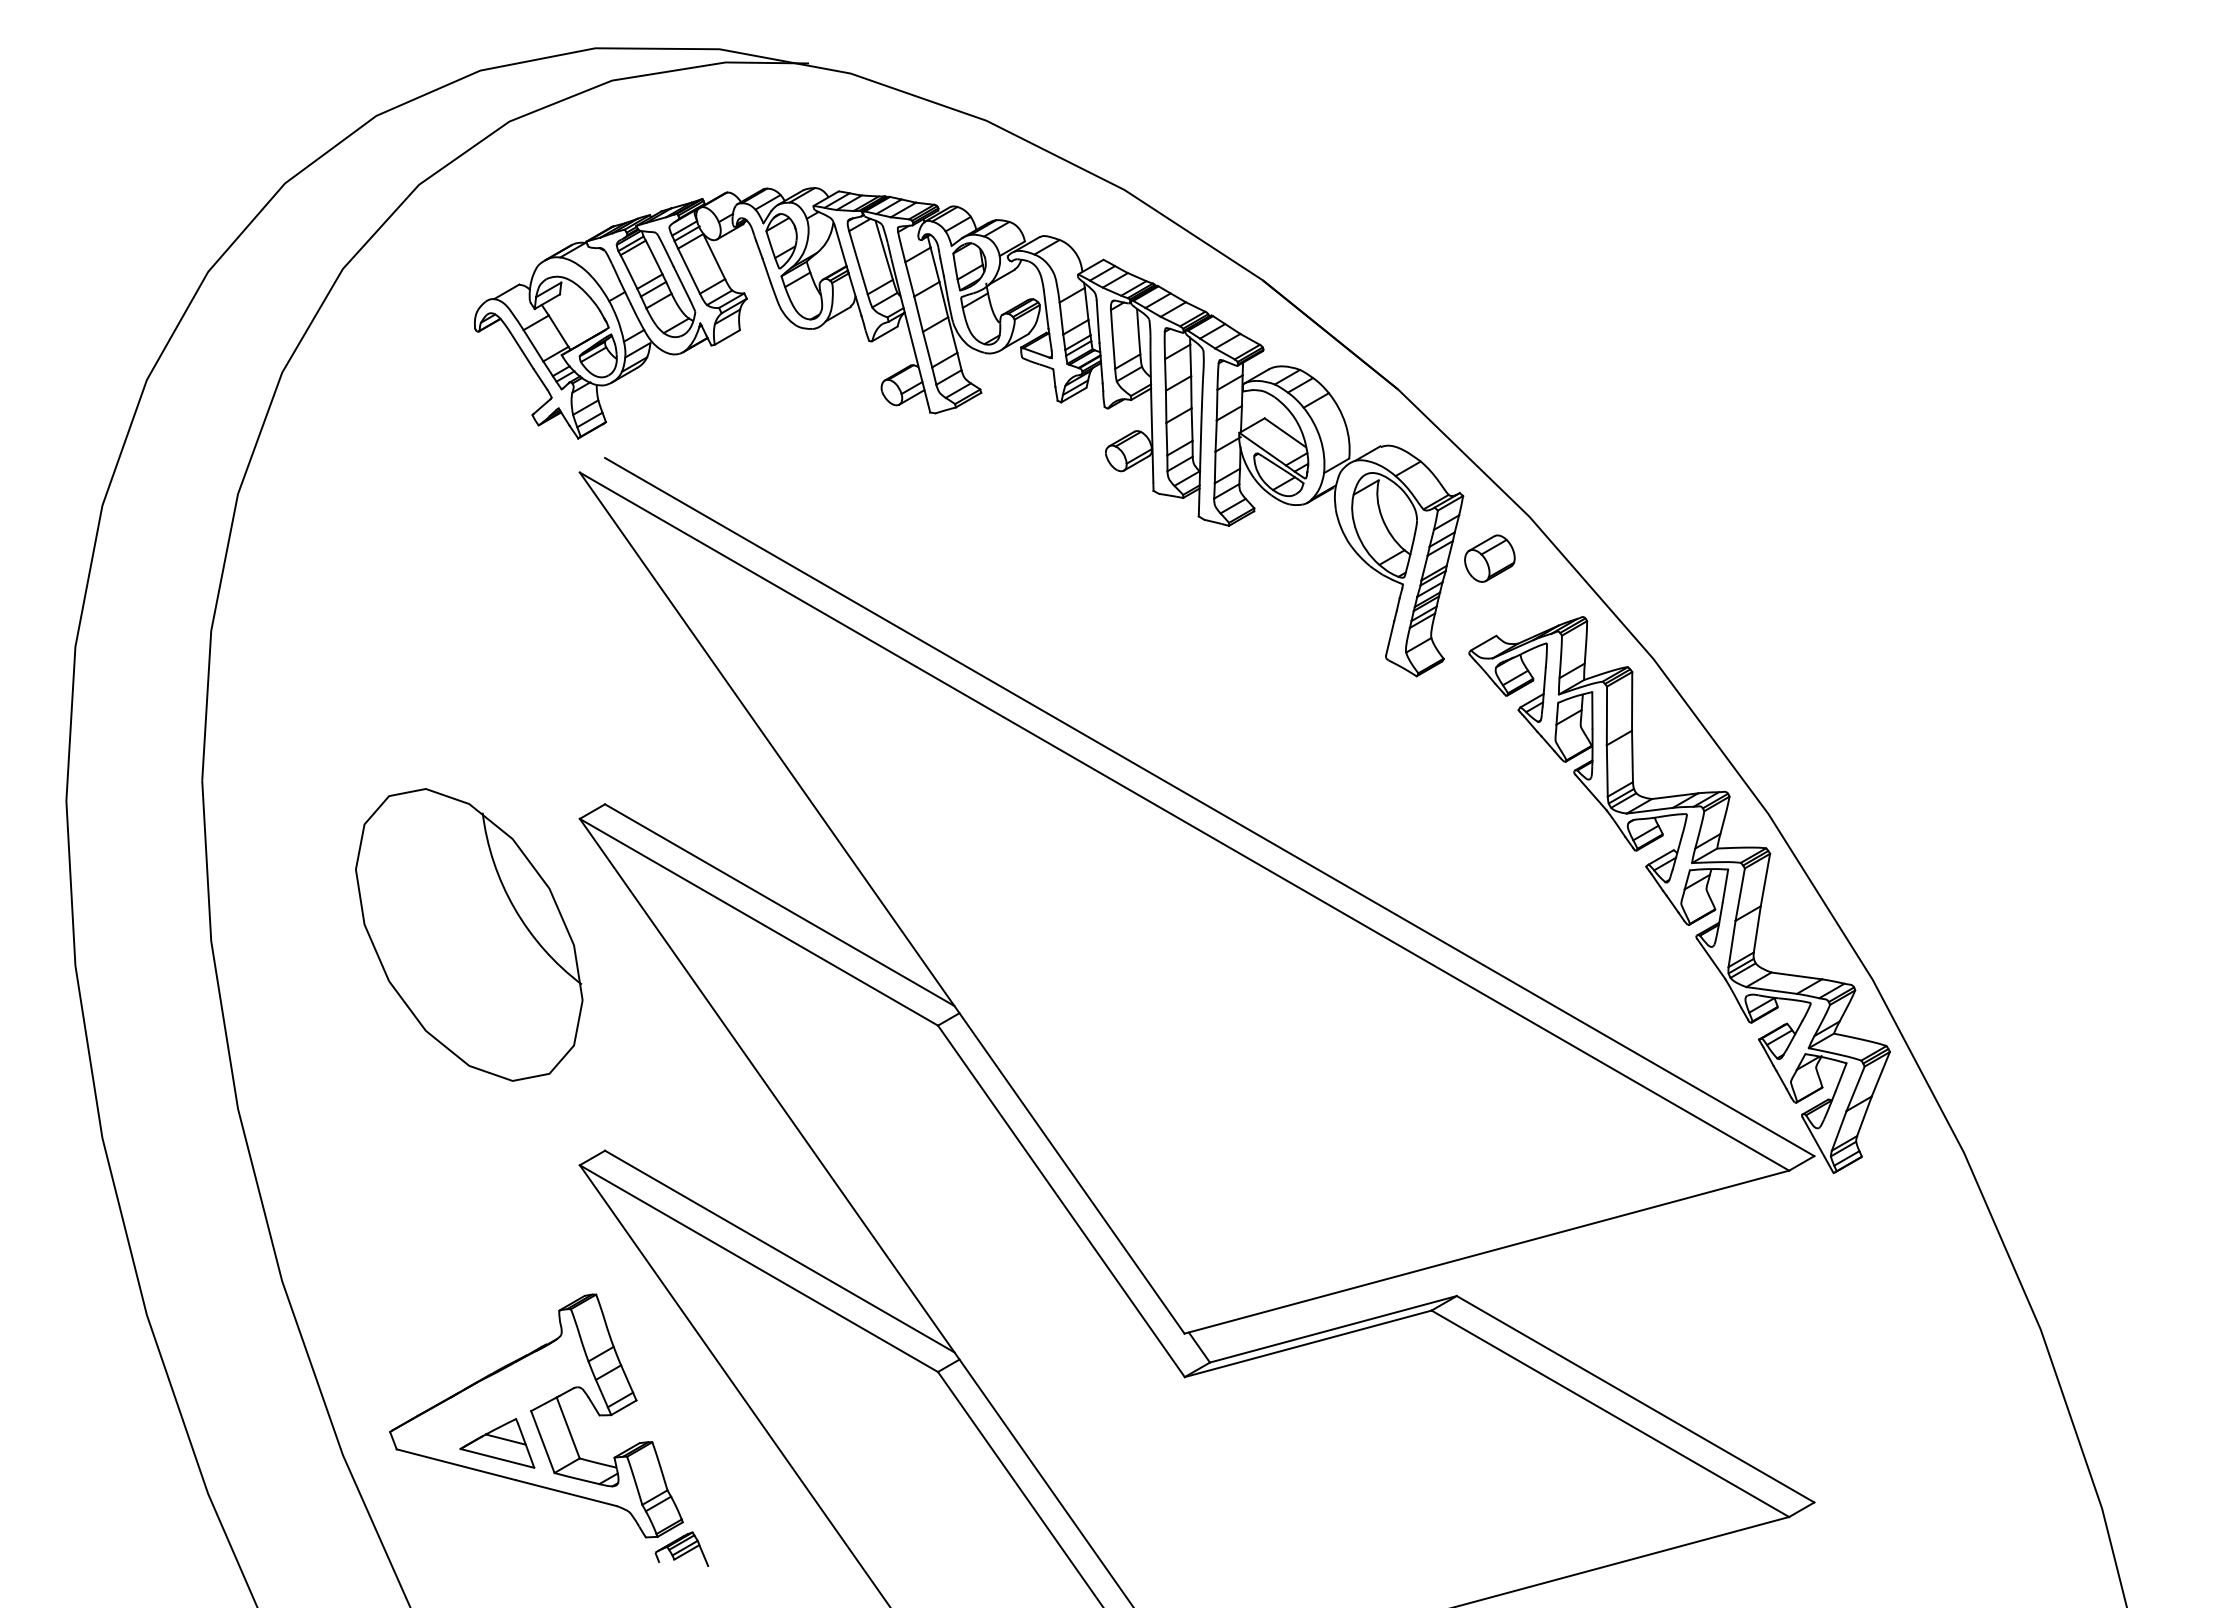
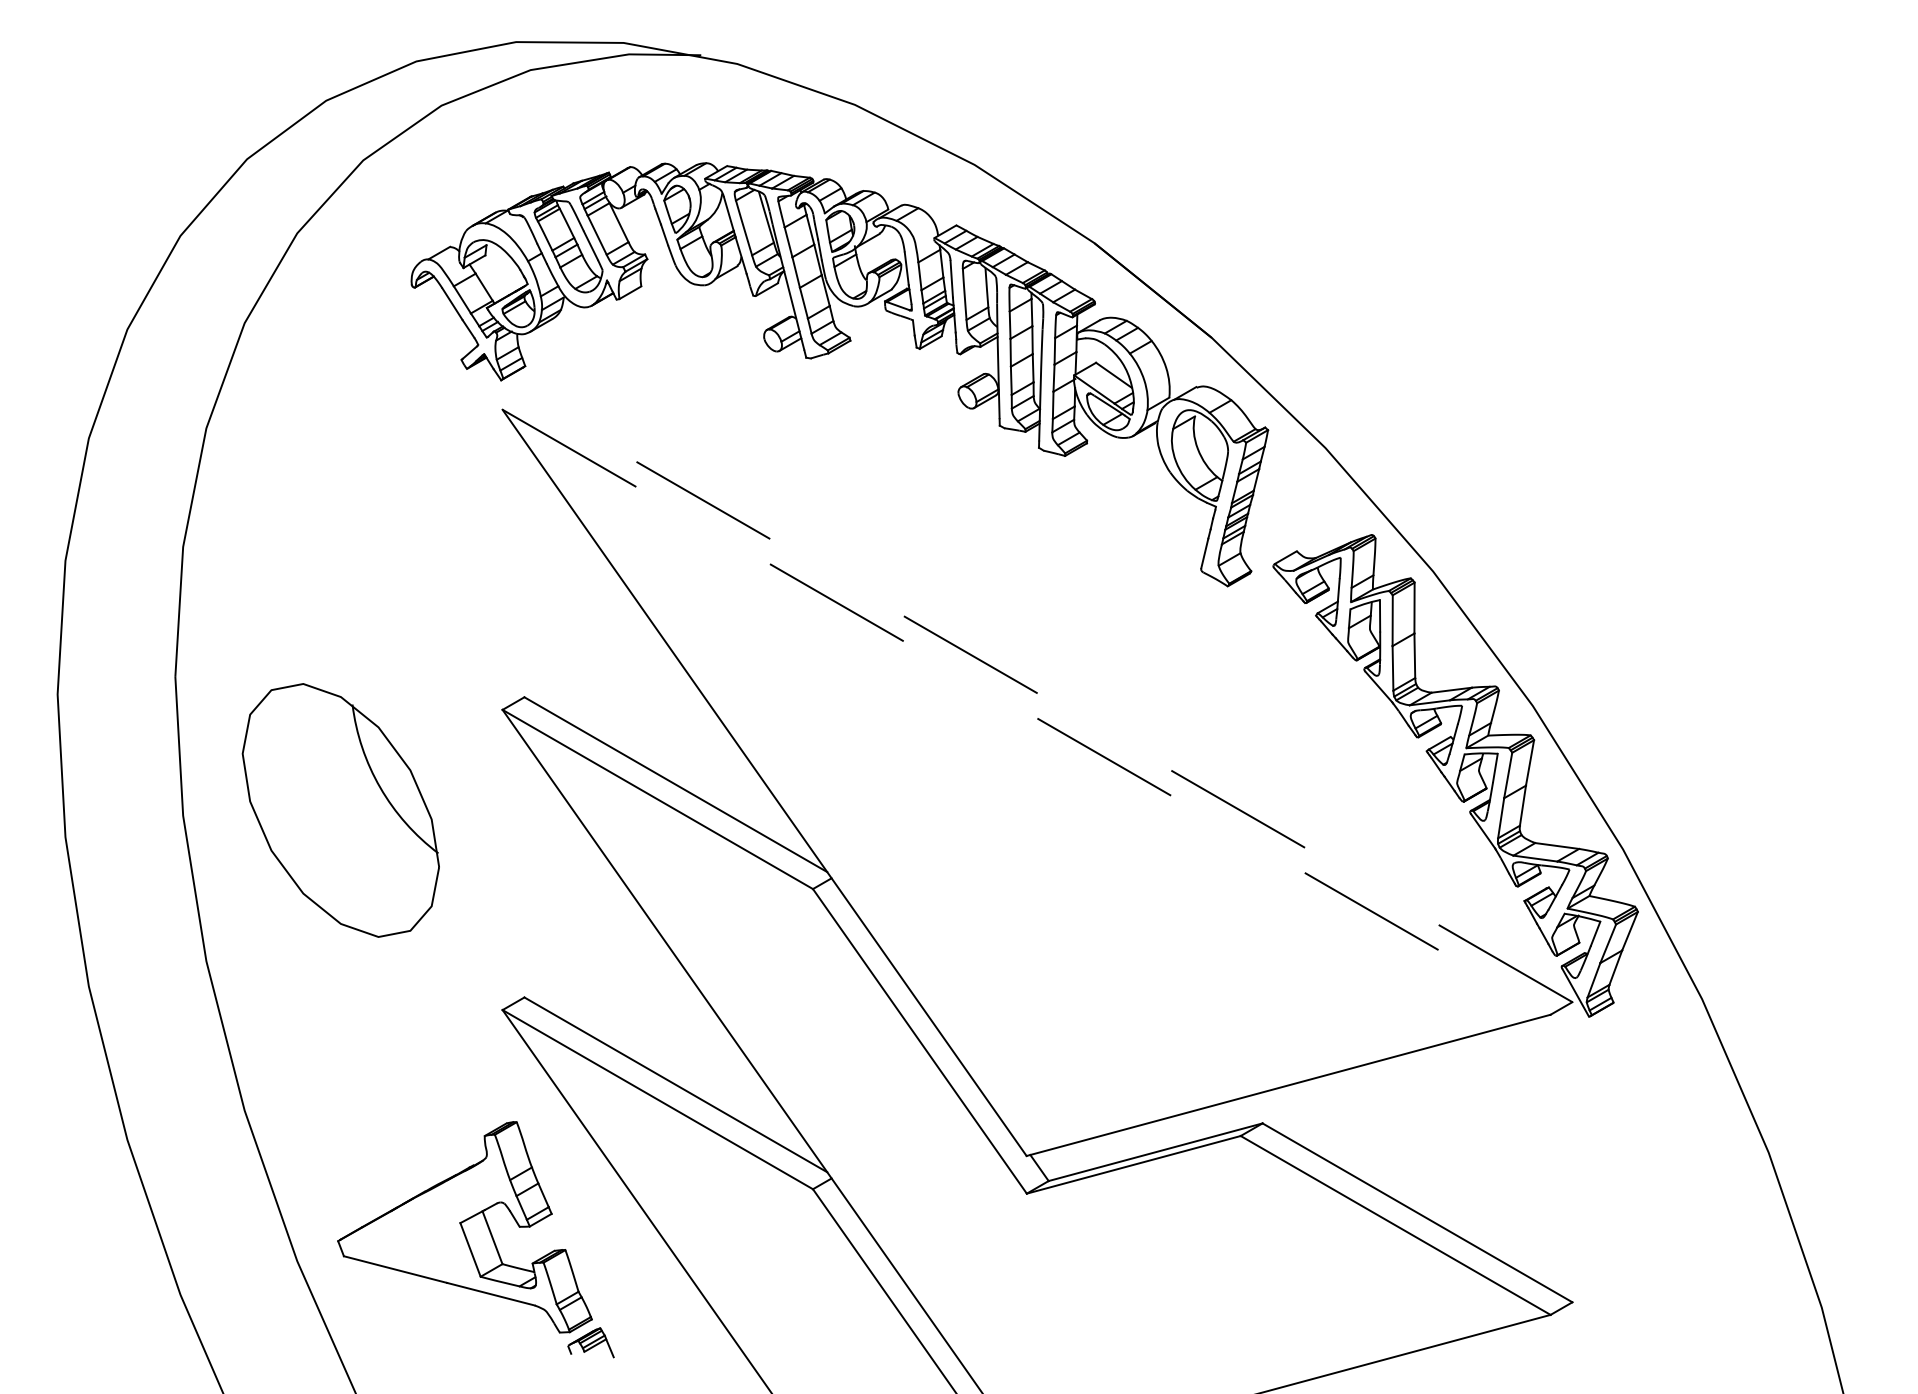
part: (1489, 558) -> (1290, 484), removed
line: (1209, 806) -> (1048, 699), solid -> dashed
line: (1184, 821) -> (1026, 712), solid -> dashed
part: (469, 934) -> (341, 810), moved
part: (497, 1443) -> (431, 1251), removed

